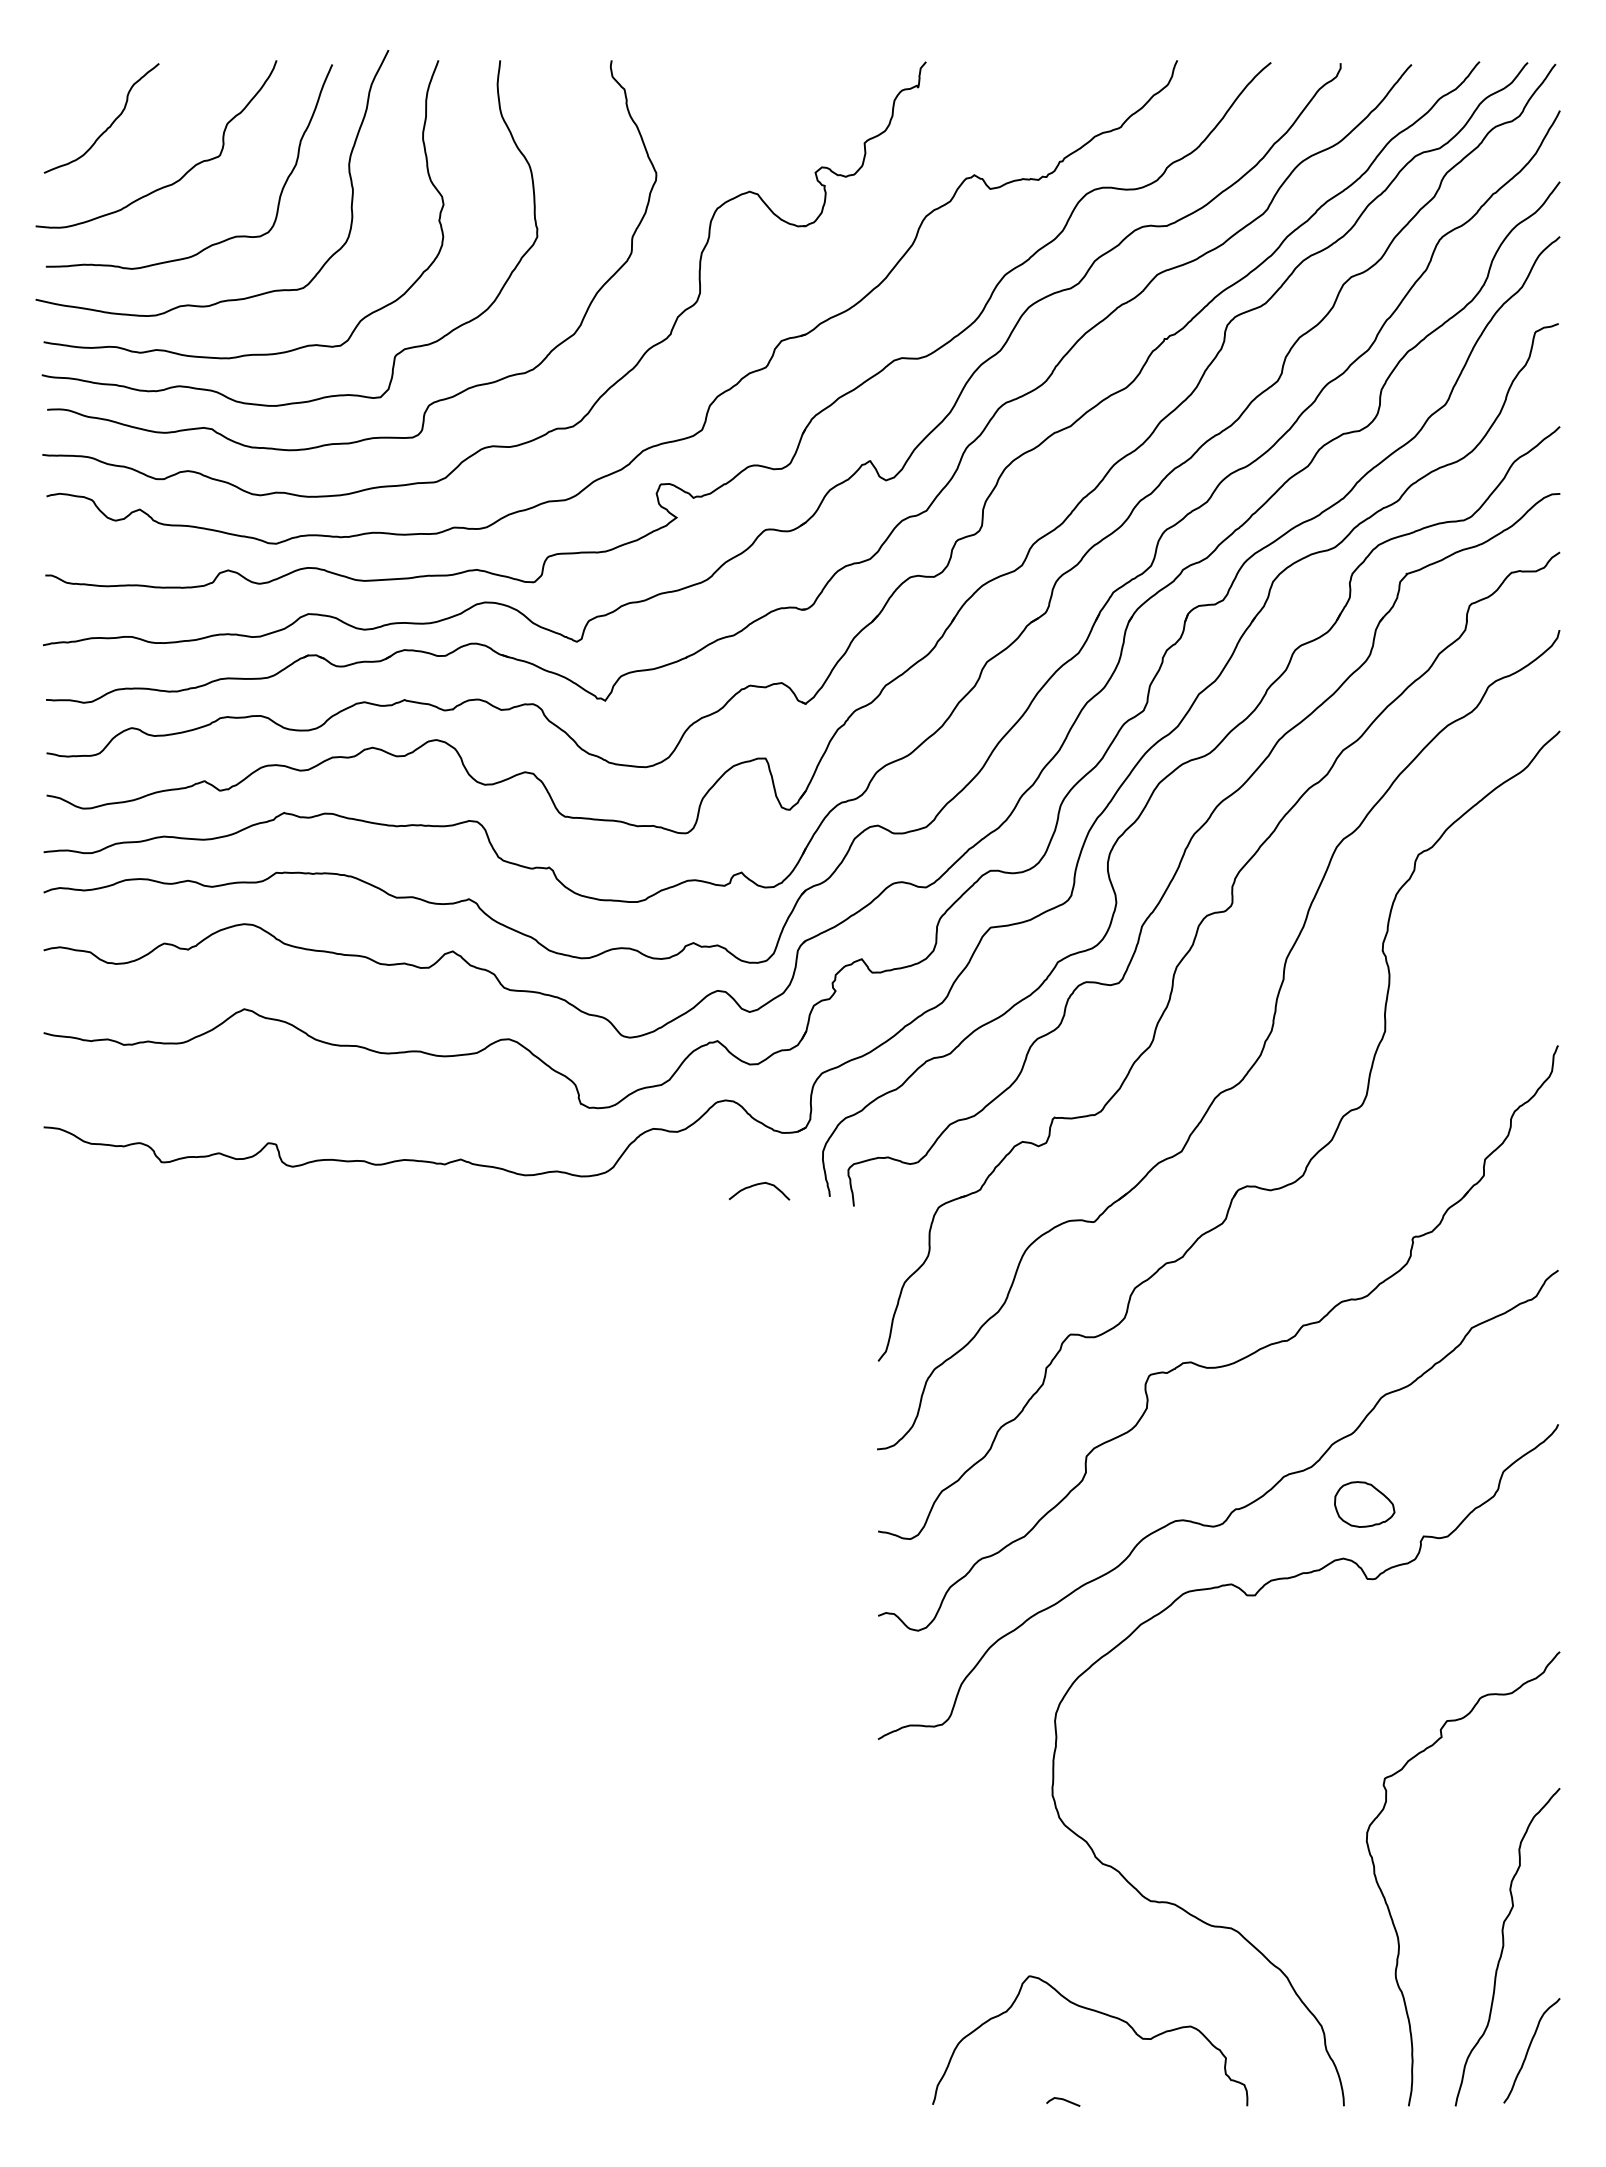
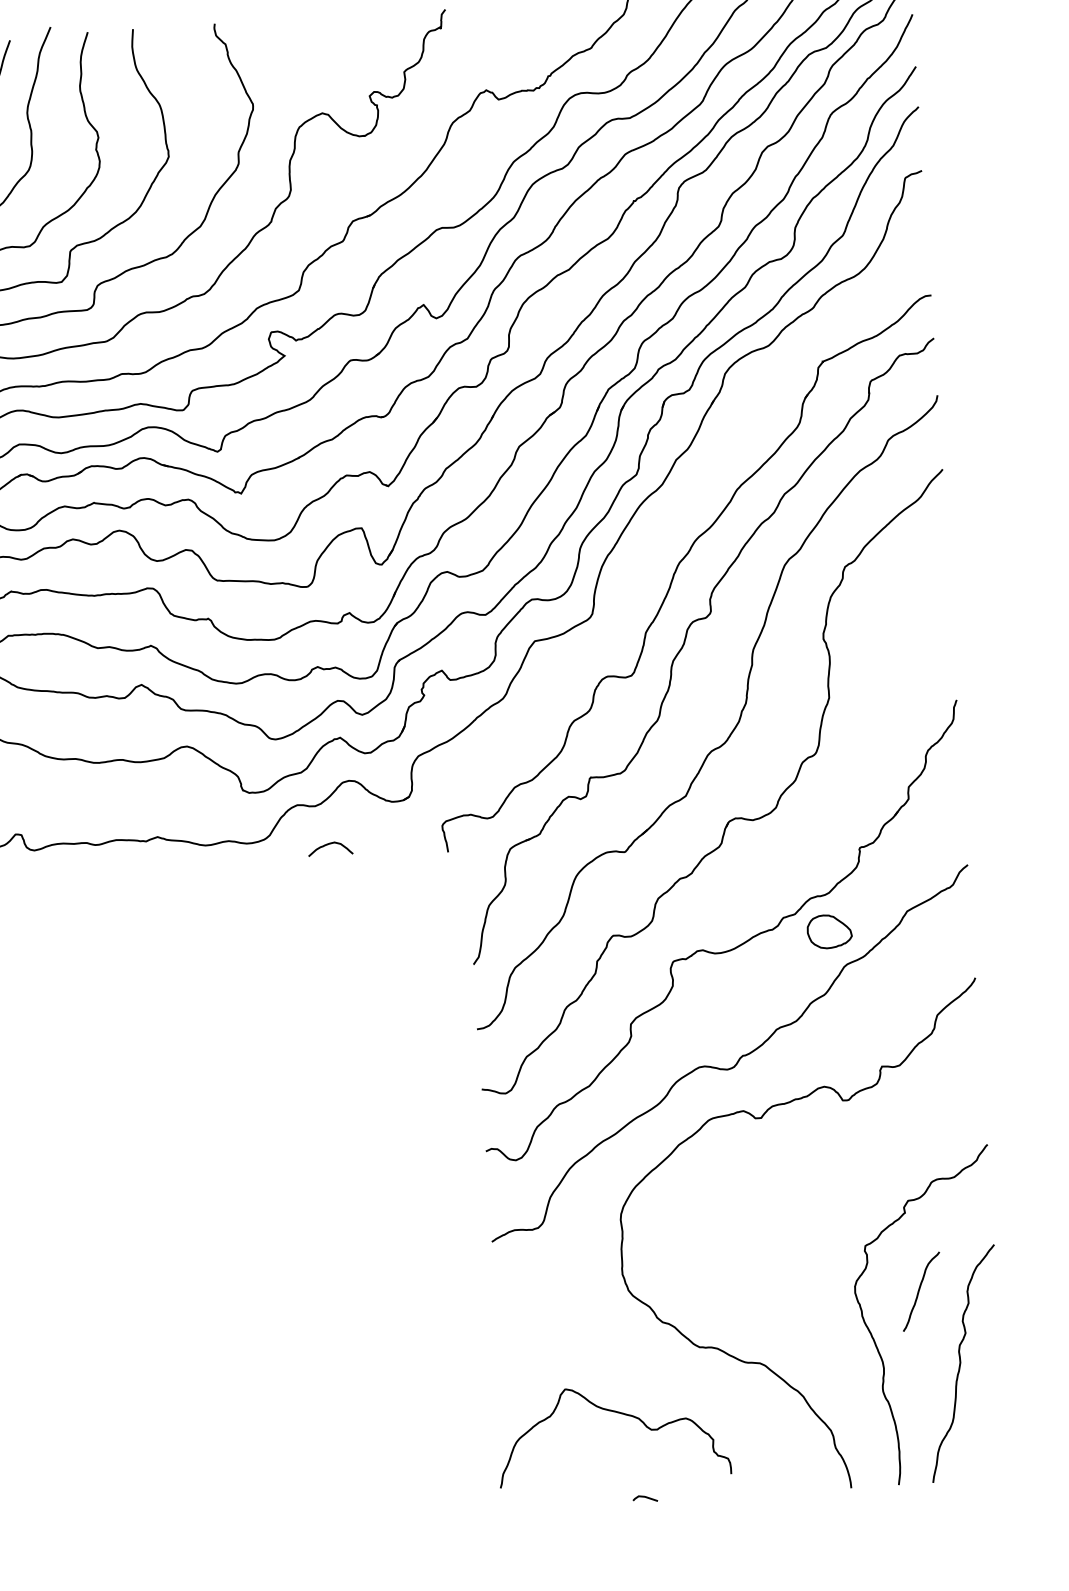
part: (1165, 779) -> (655, 524), removed
curve: (757, 1185) -> (328, 844), moved
part: (1364, 1504) -> (829, 931), moved
curve: (1099, 2013) -> (618, 1413), moved
curve: (1529, 2049) -> (919, 1290), moved

